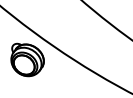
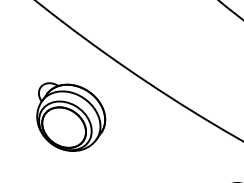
part: (27, 59) -> (70, 116), moved

